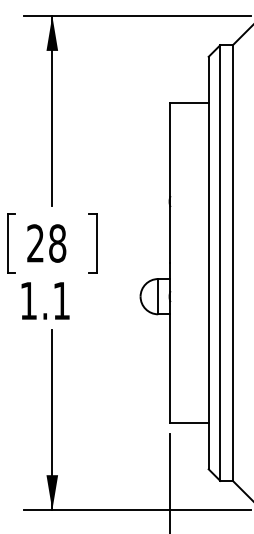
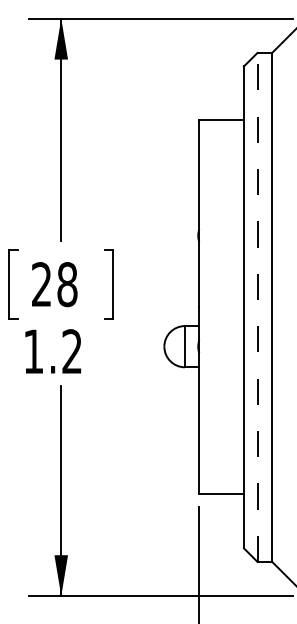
line: (220, 262) -> (257, 306), solid -> dashed
text: (61, 300) -> (71, 351), 1.1 -> 1.2

